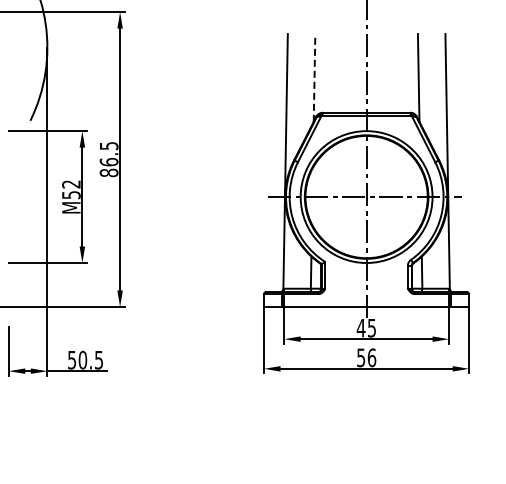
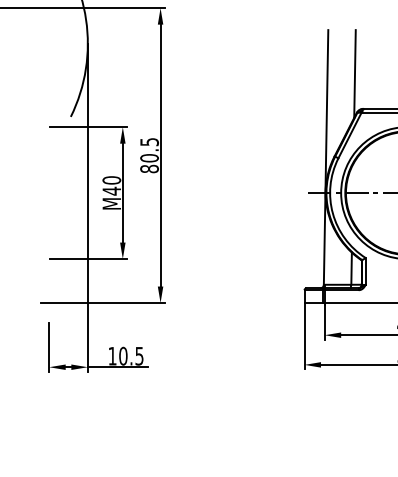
line: (314, 77) -> (354, 73), dashed -> solid
text: (108, 161) -> (148, 157), 86.5 -> 80.5
text: (71, 189) -> (111, 185), M52 -> M40
text: (71, 360) -> (111, 356), 50.5 -> 10.5

